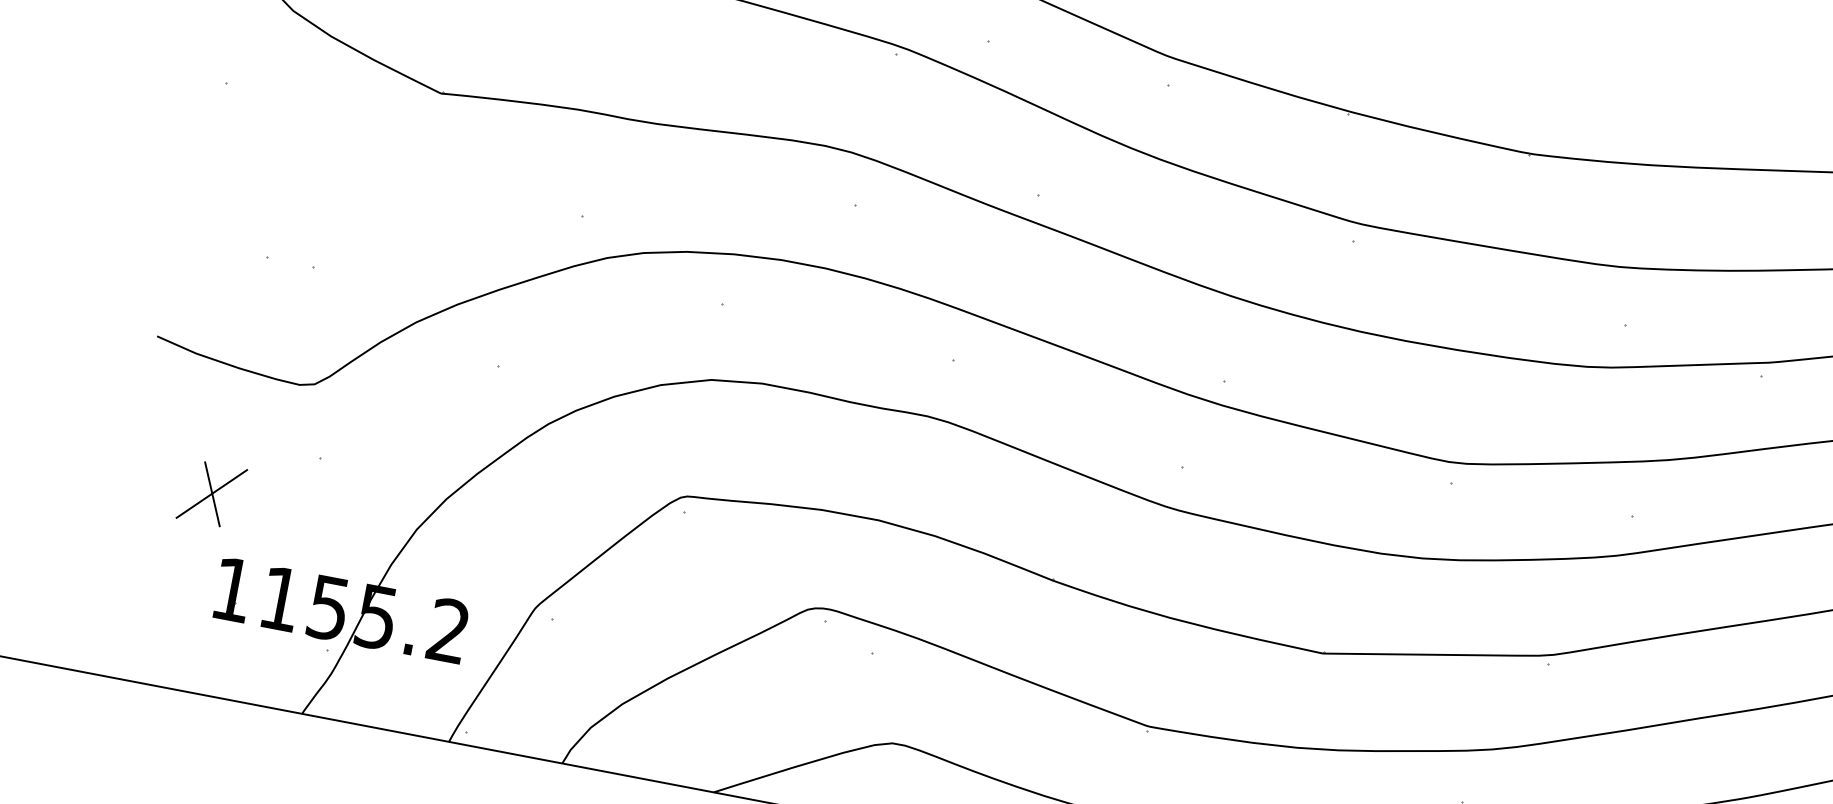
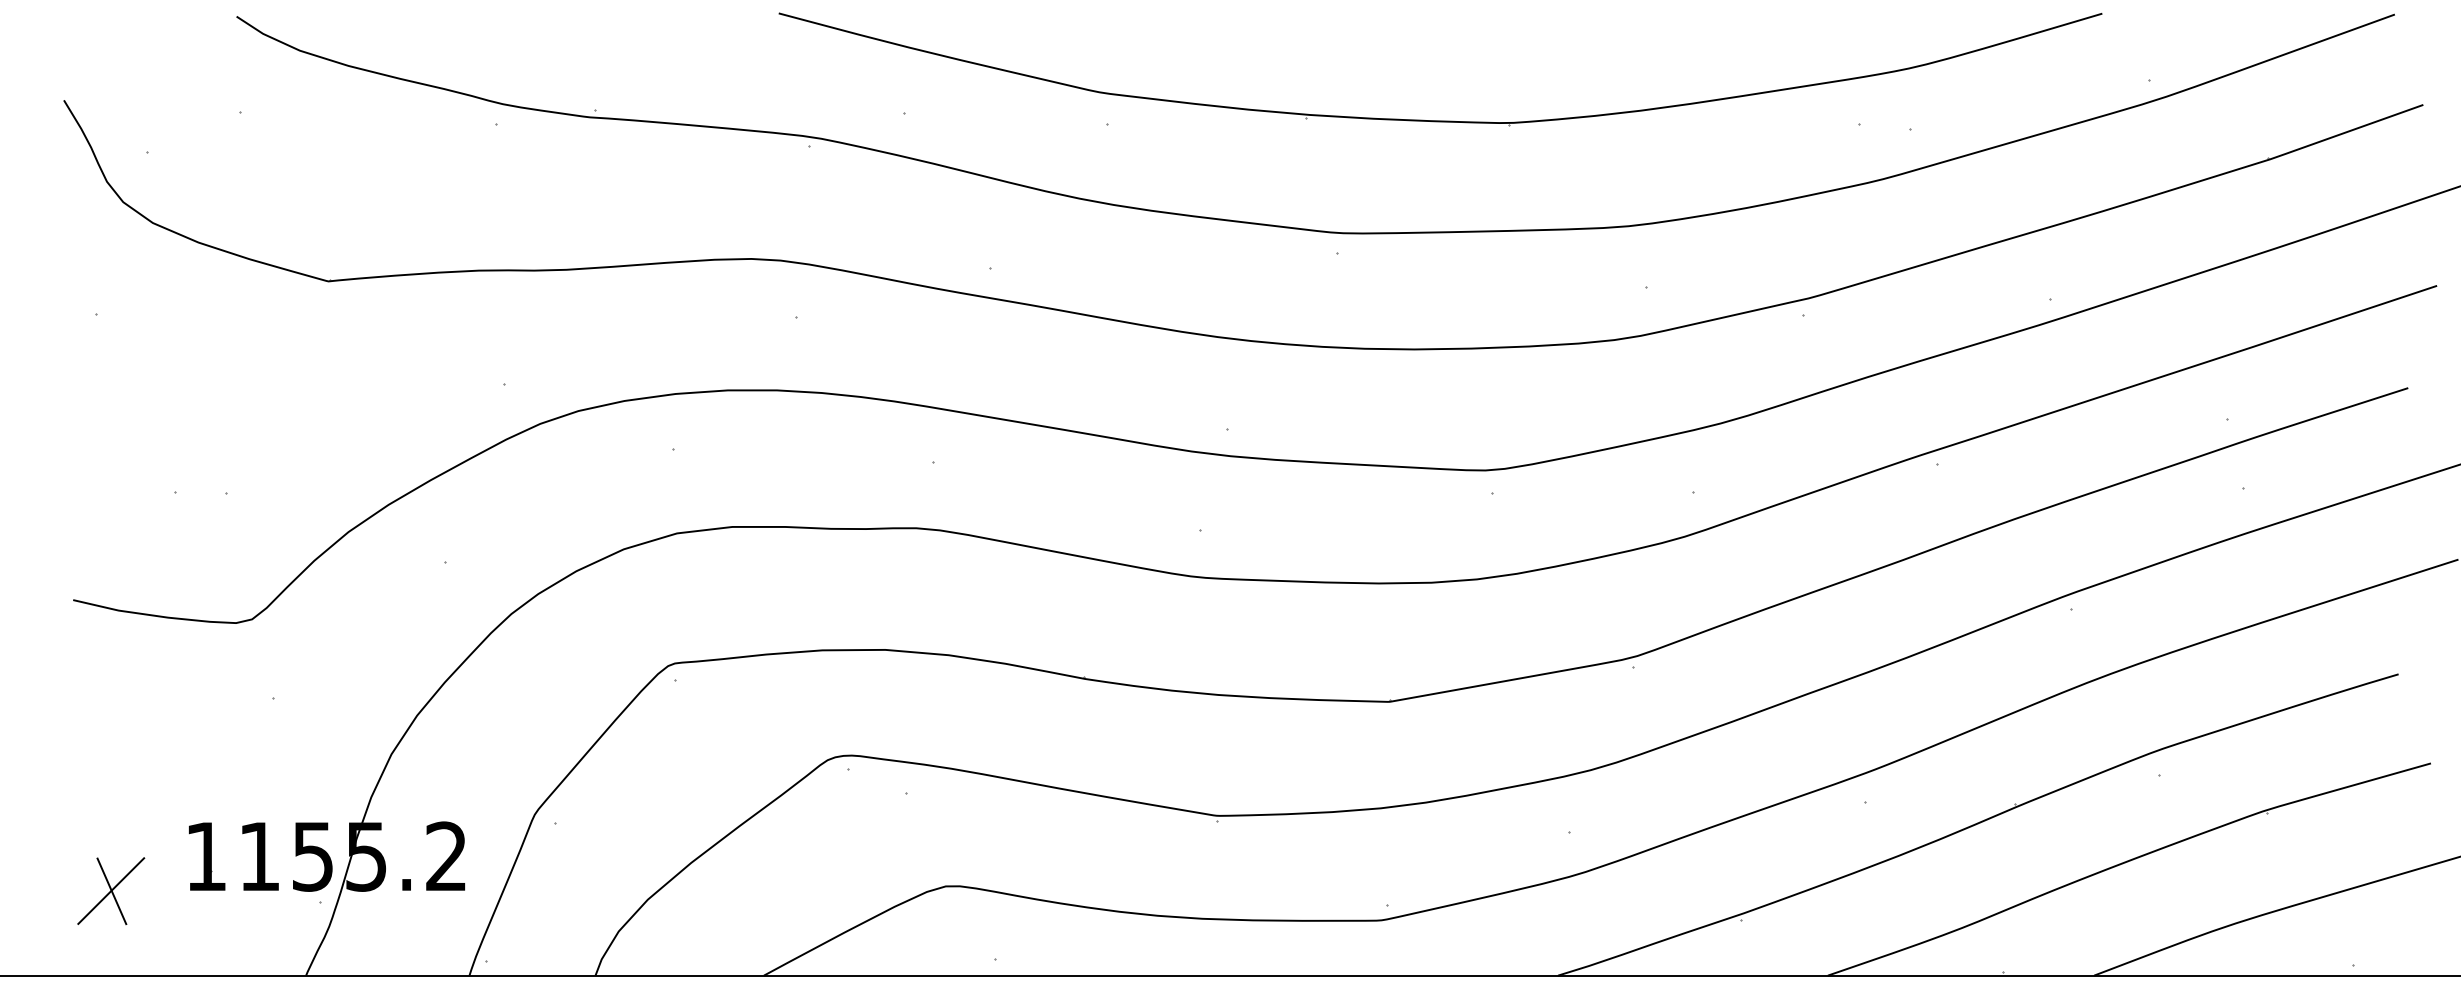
part: (212, 493) -> (111, 890), moved

